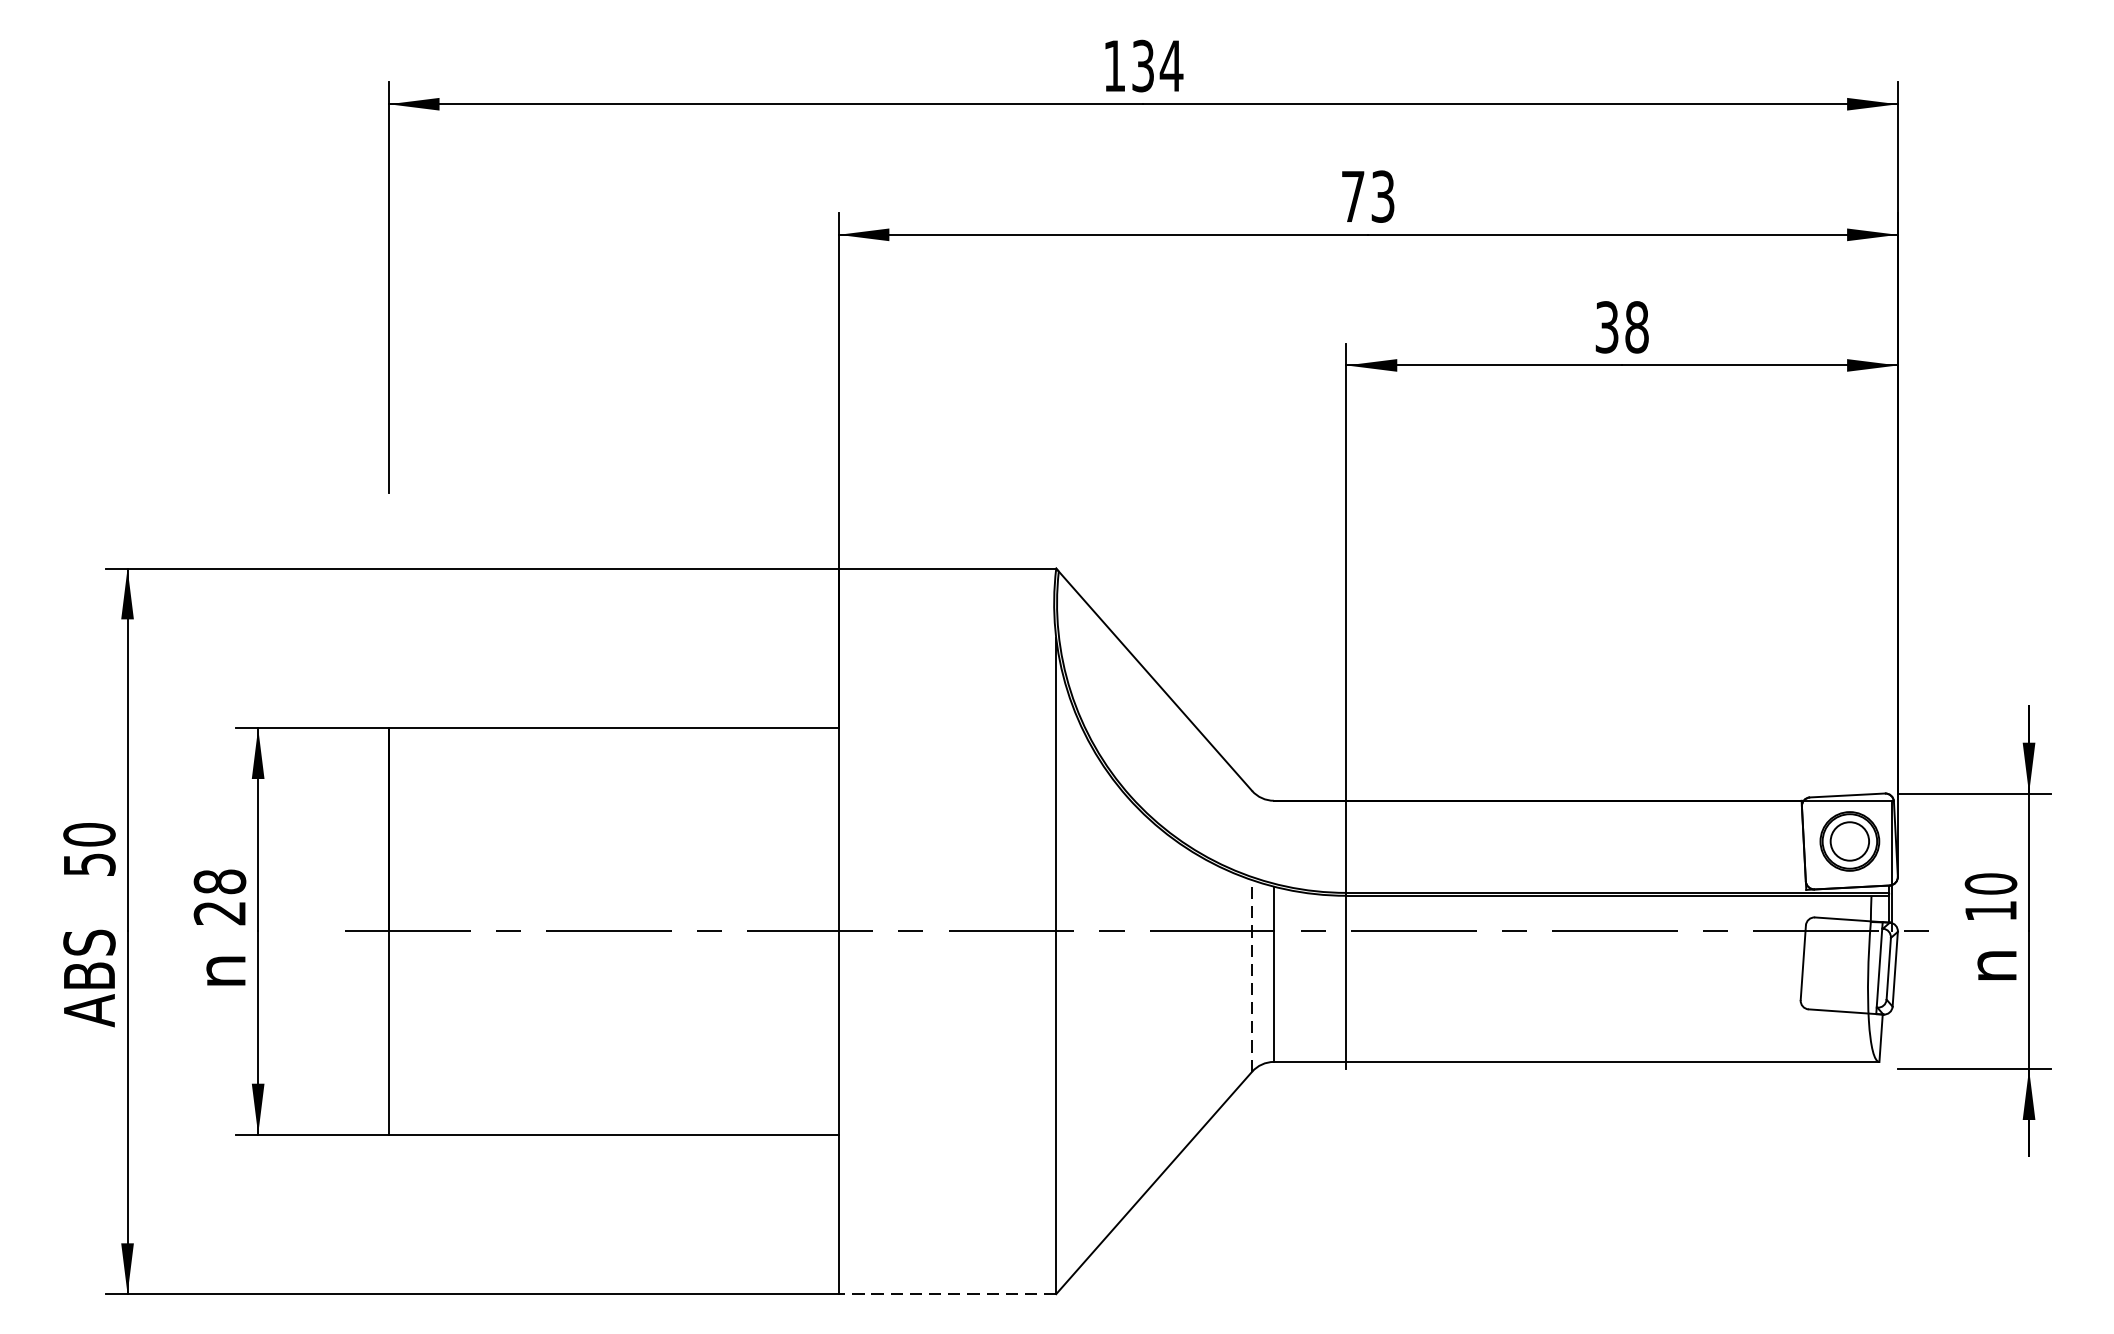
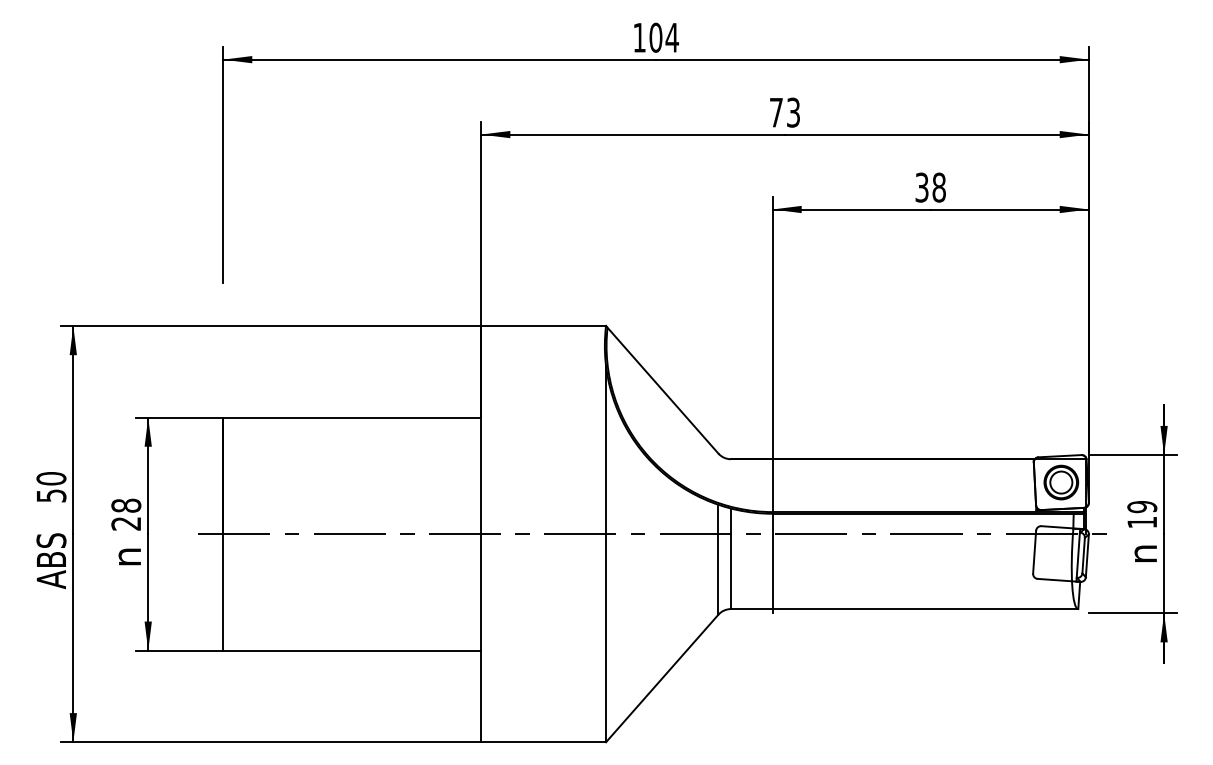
text: (1142, 65) -> (655, 37), 134 -> 104
text: (1991, 883) -> (1142, 506), 10 -> 19
line: (1252, 975) -> (718, 559), dashed -> solid
line: (947, 1294) -> (543, 742), dashed -> solid

